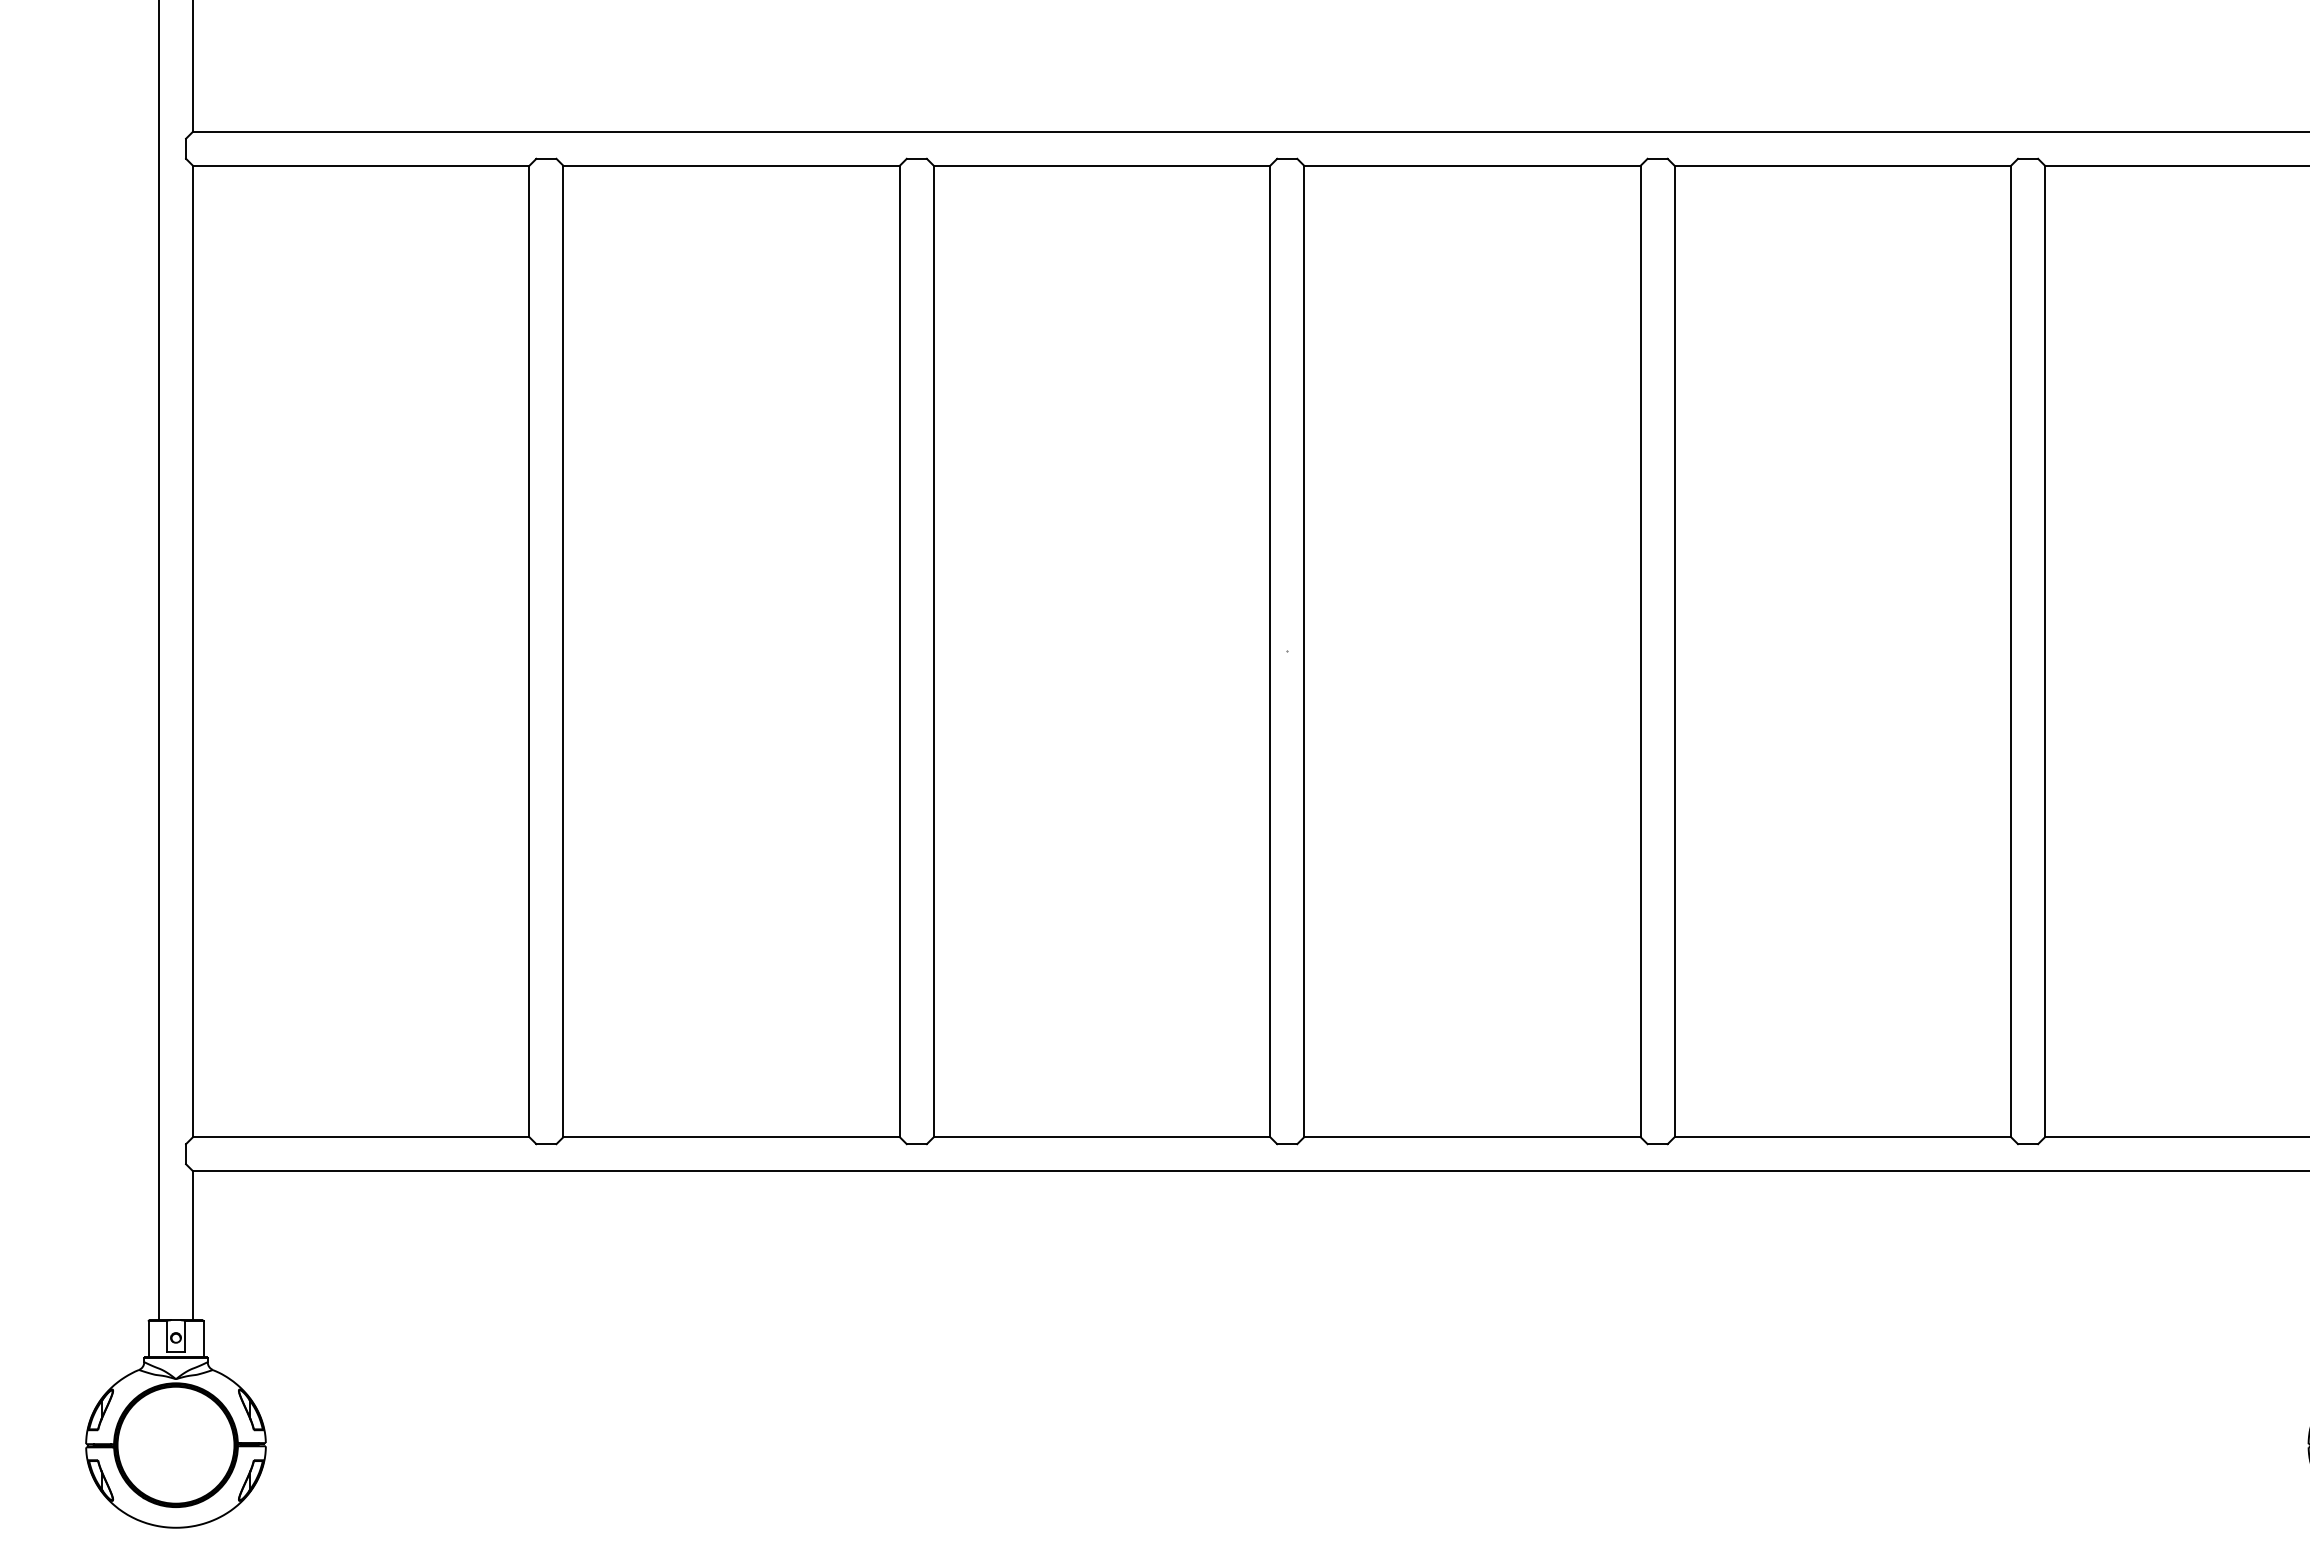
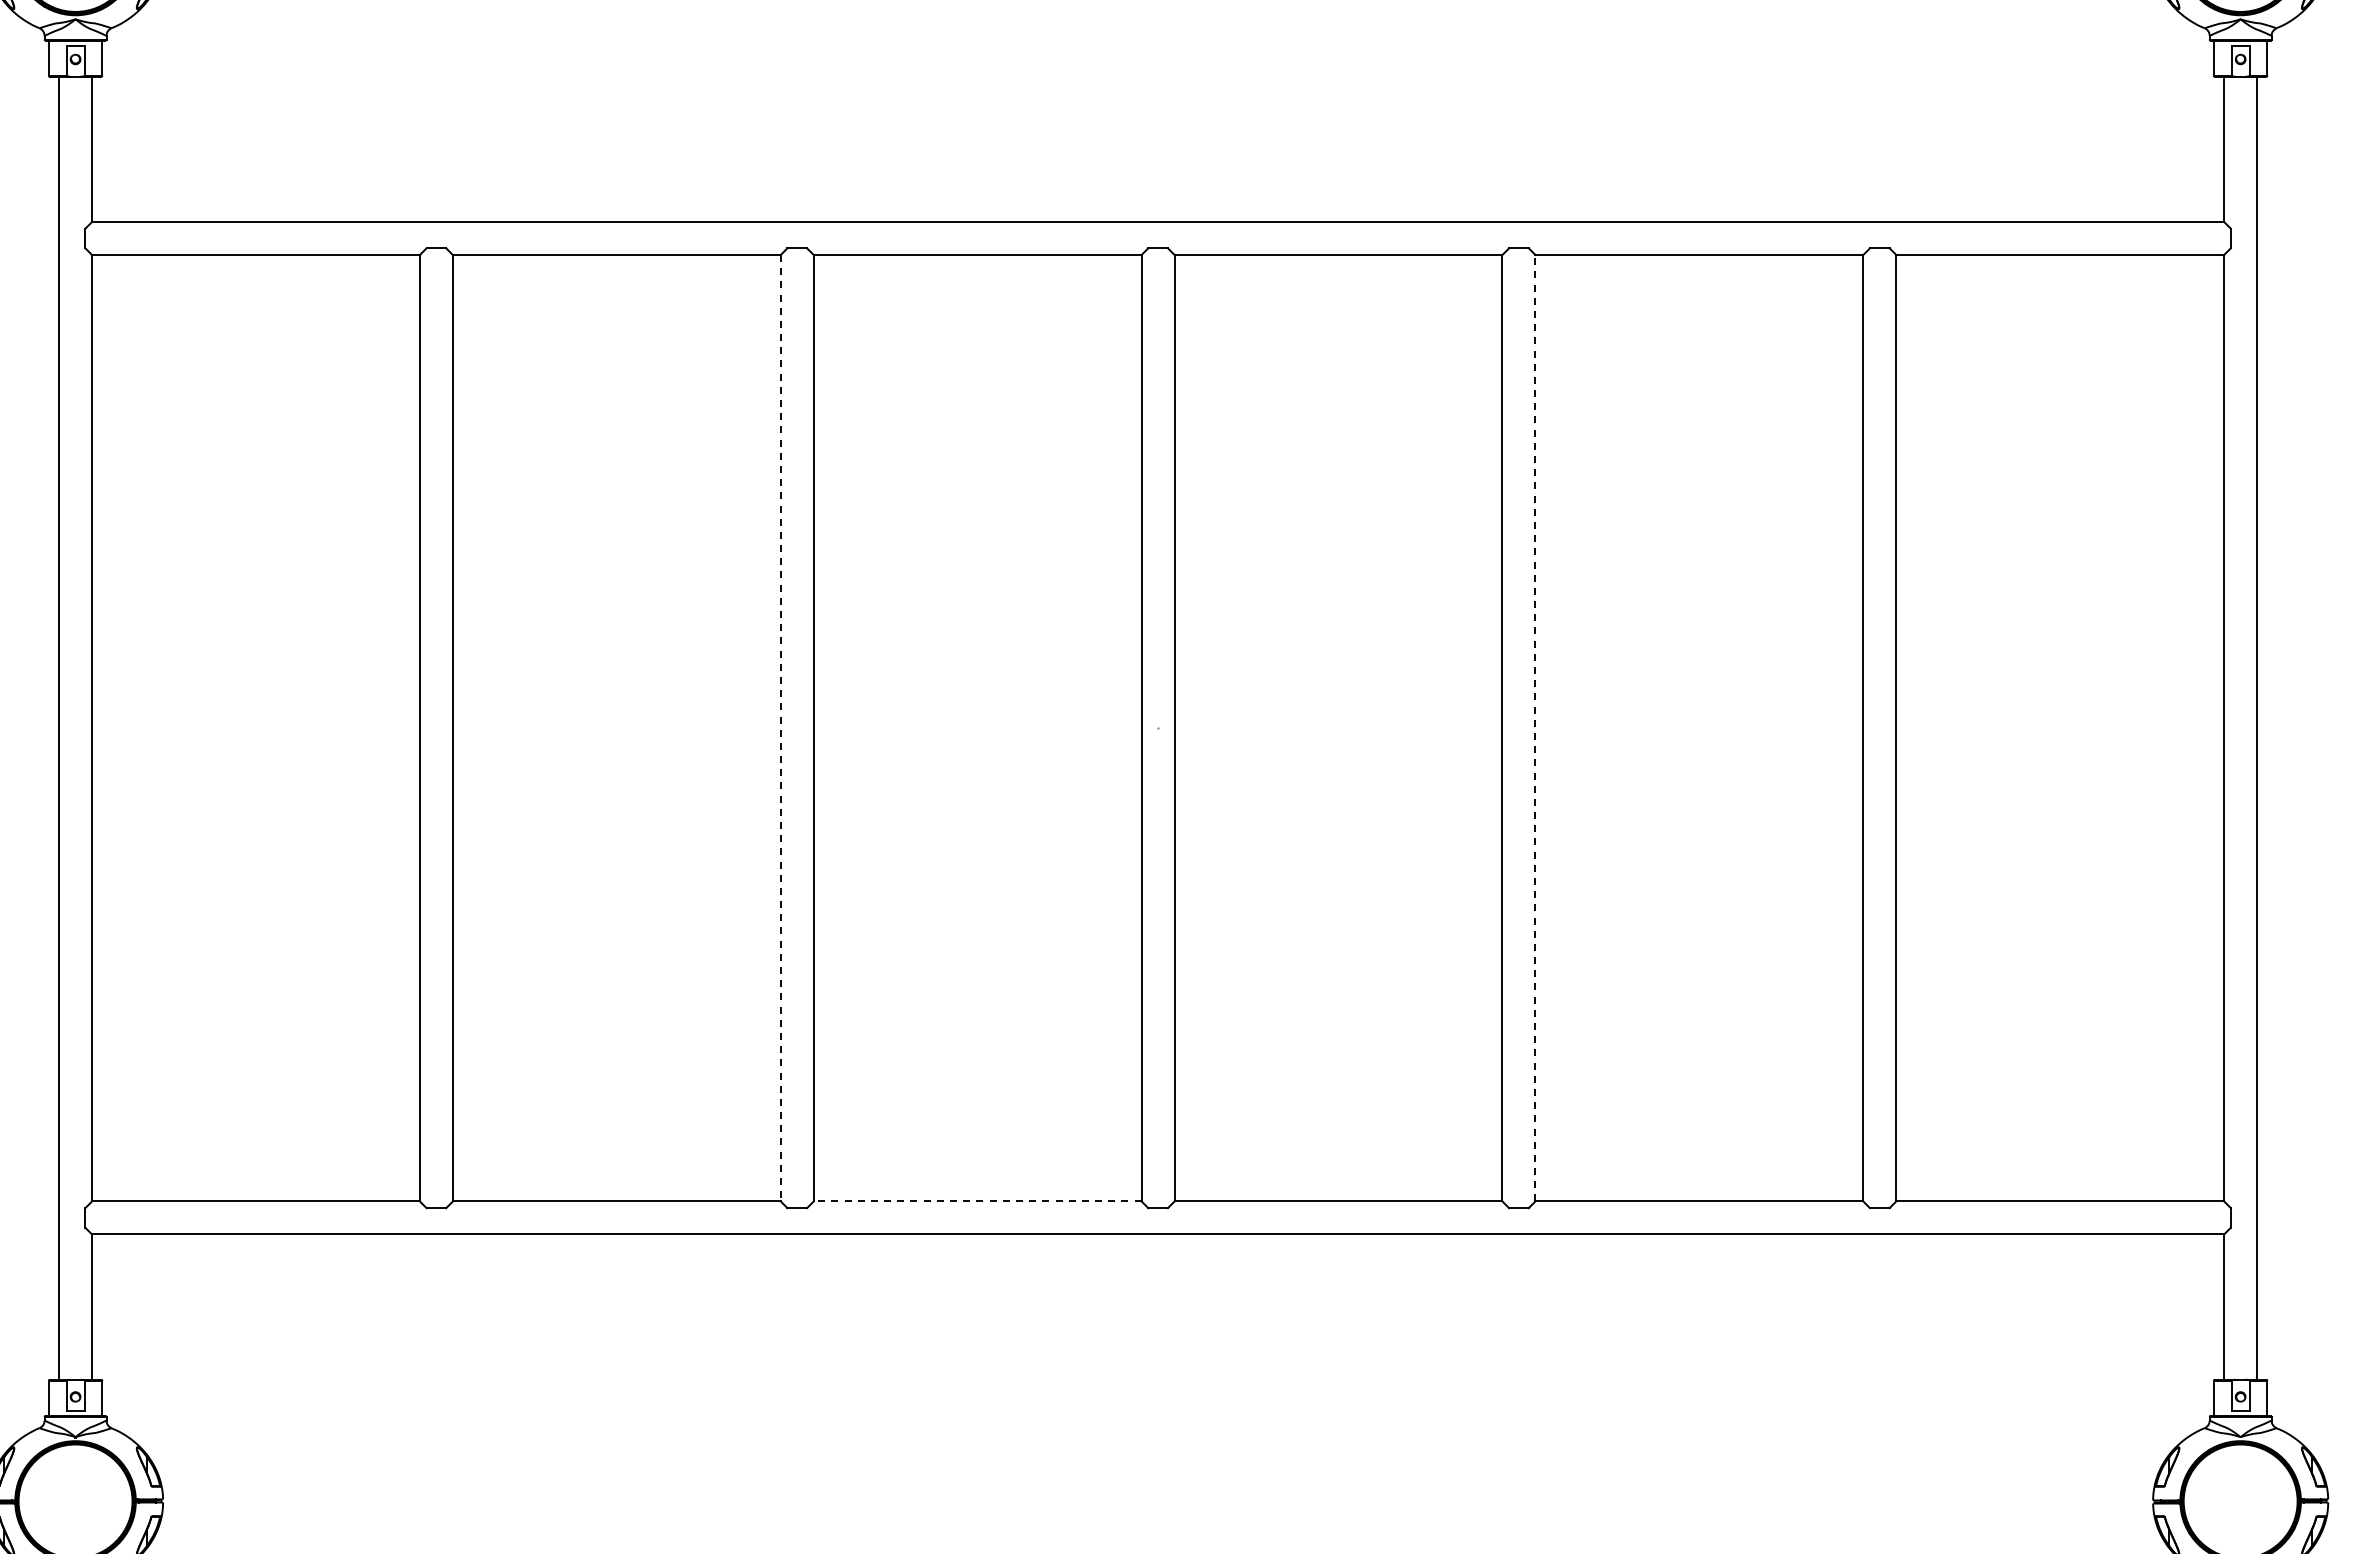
line: (1674, 650) -> (1535, 727), solid -> dashed
line: (899, 651) -> (780, 728), solid -> dashed
line: (1101, 1137) -> (977, 1201), solid -> dashed

